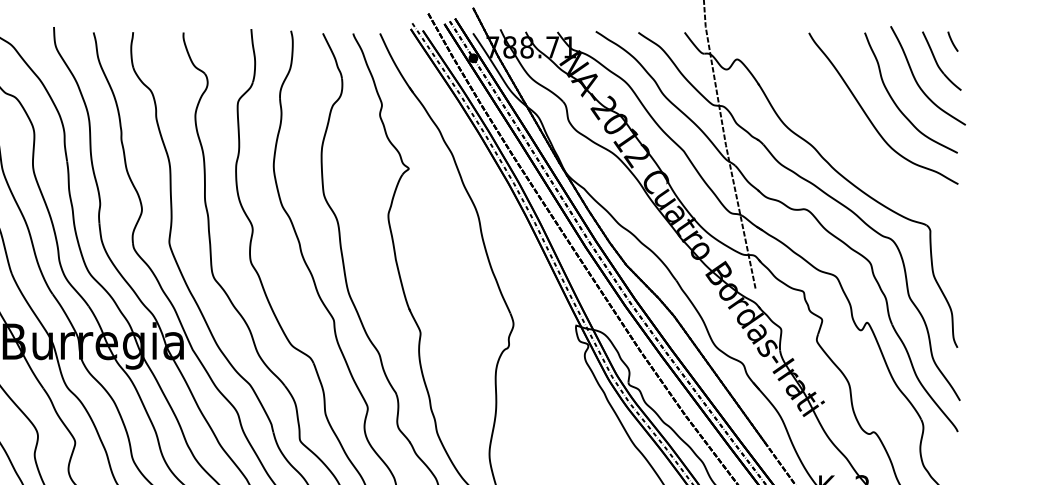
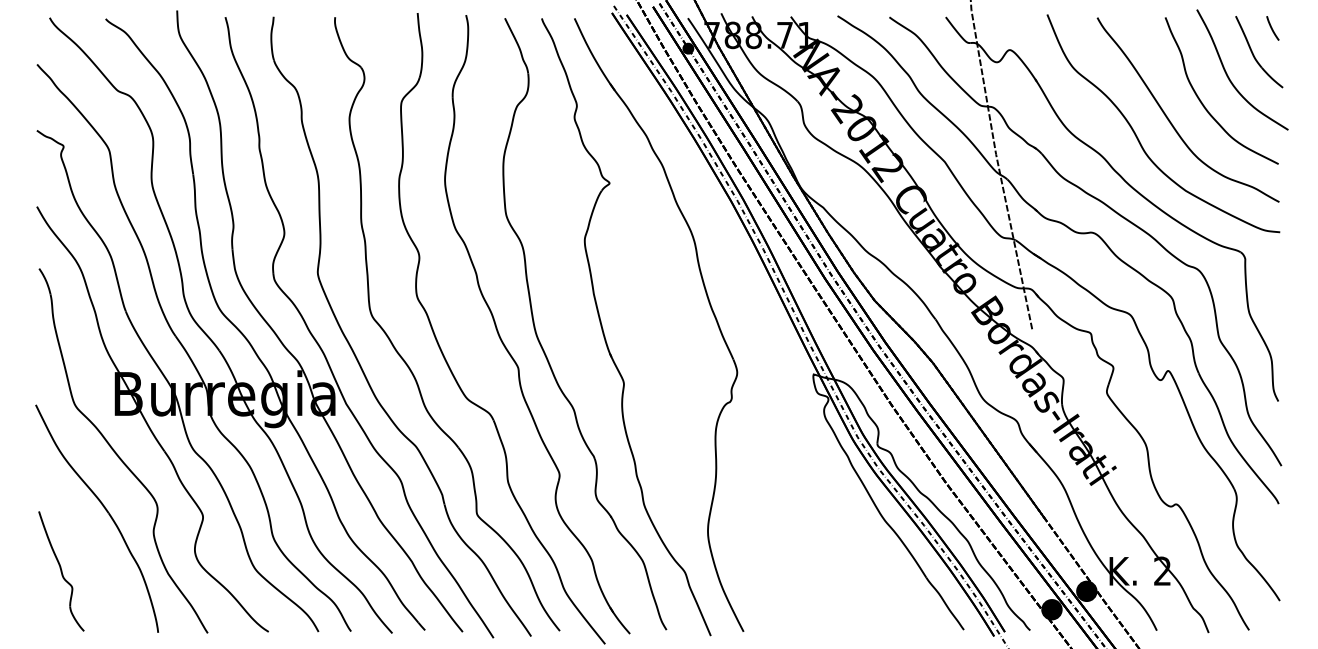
curve: (842, 131) -> (1138, 137), added

